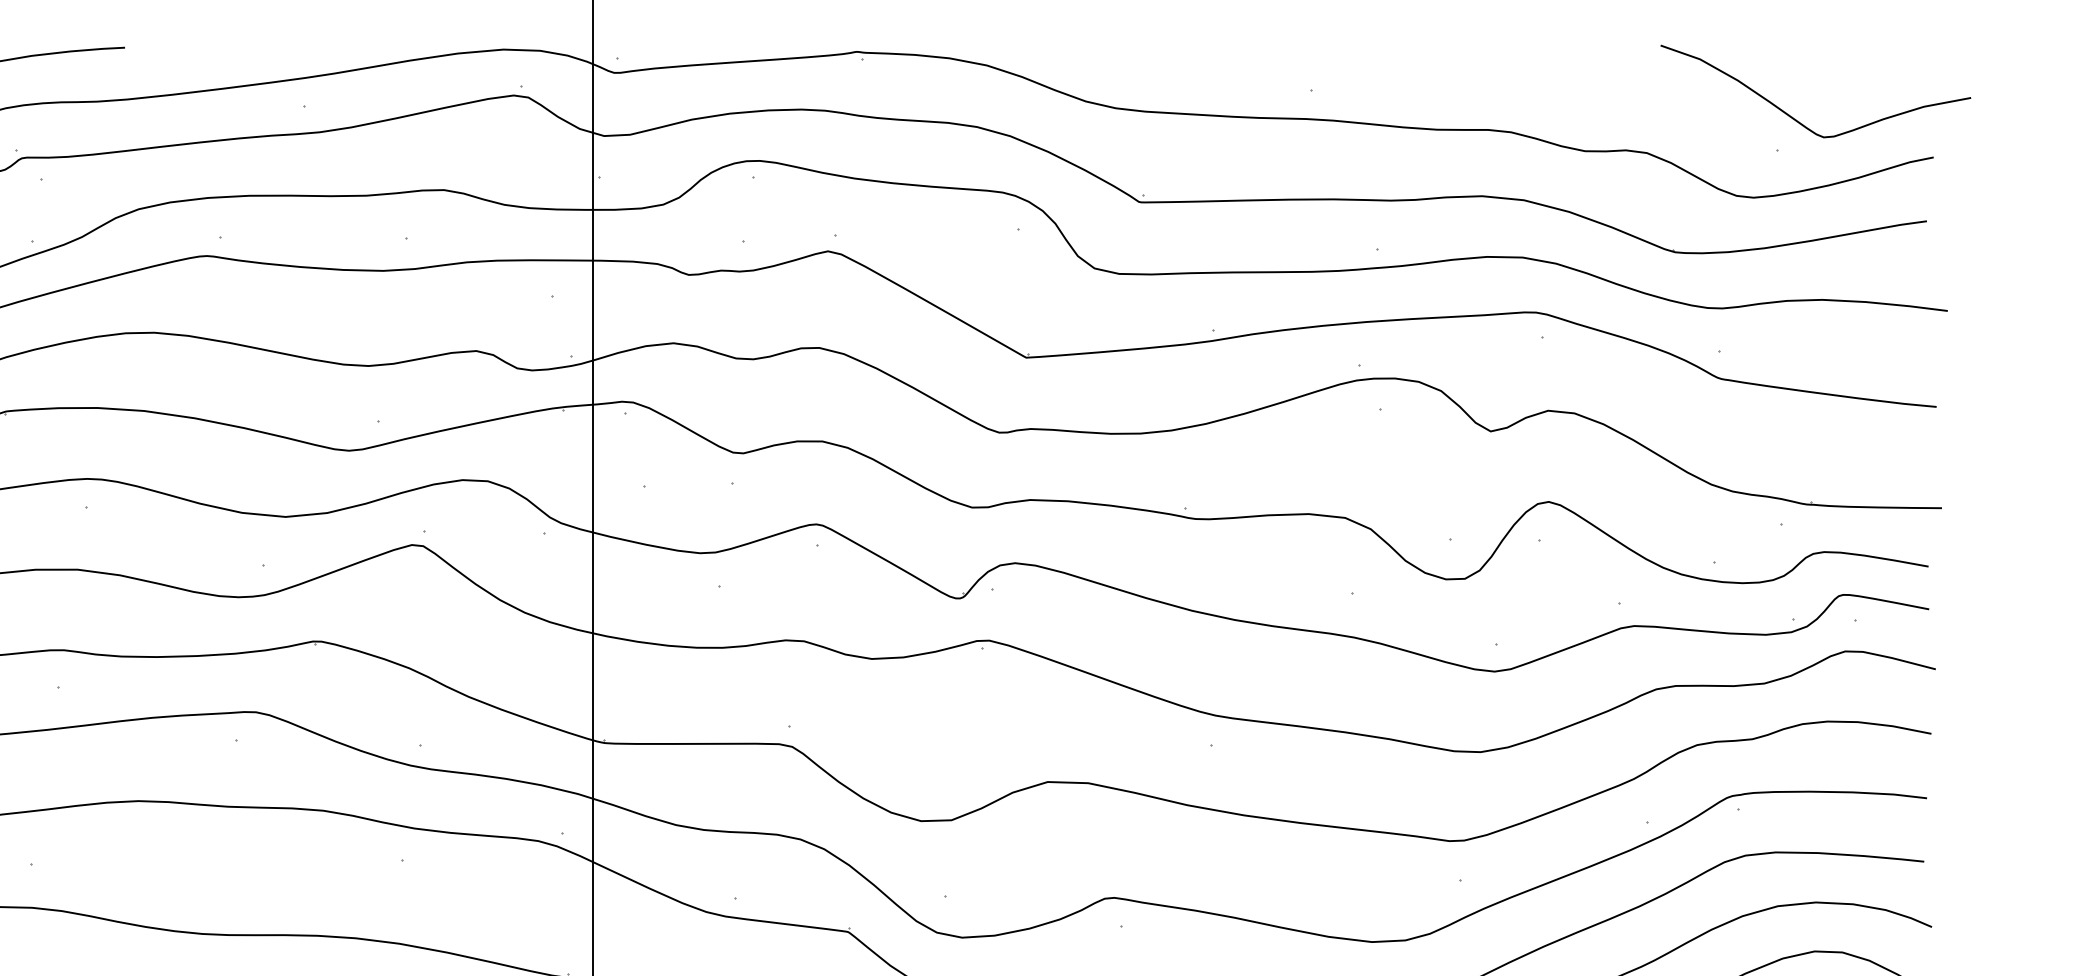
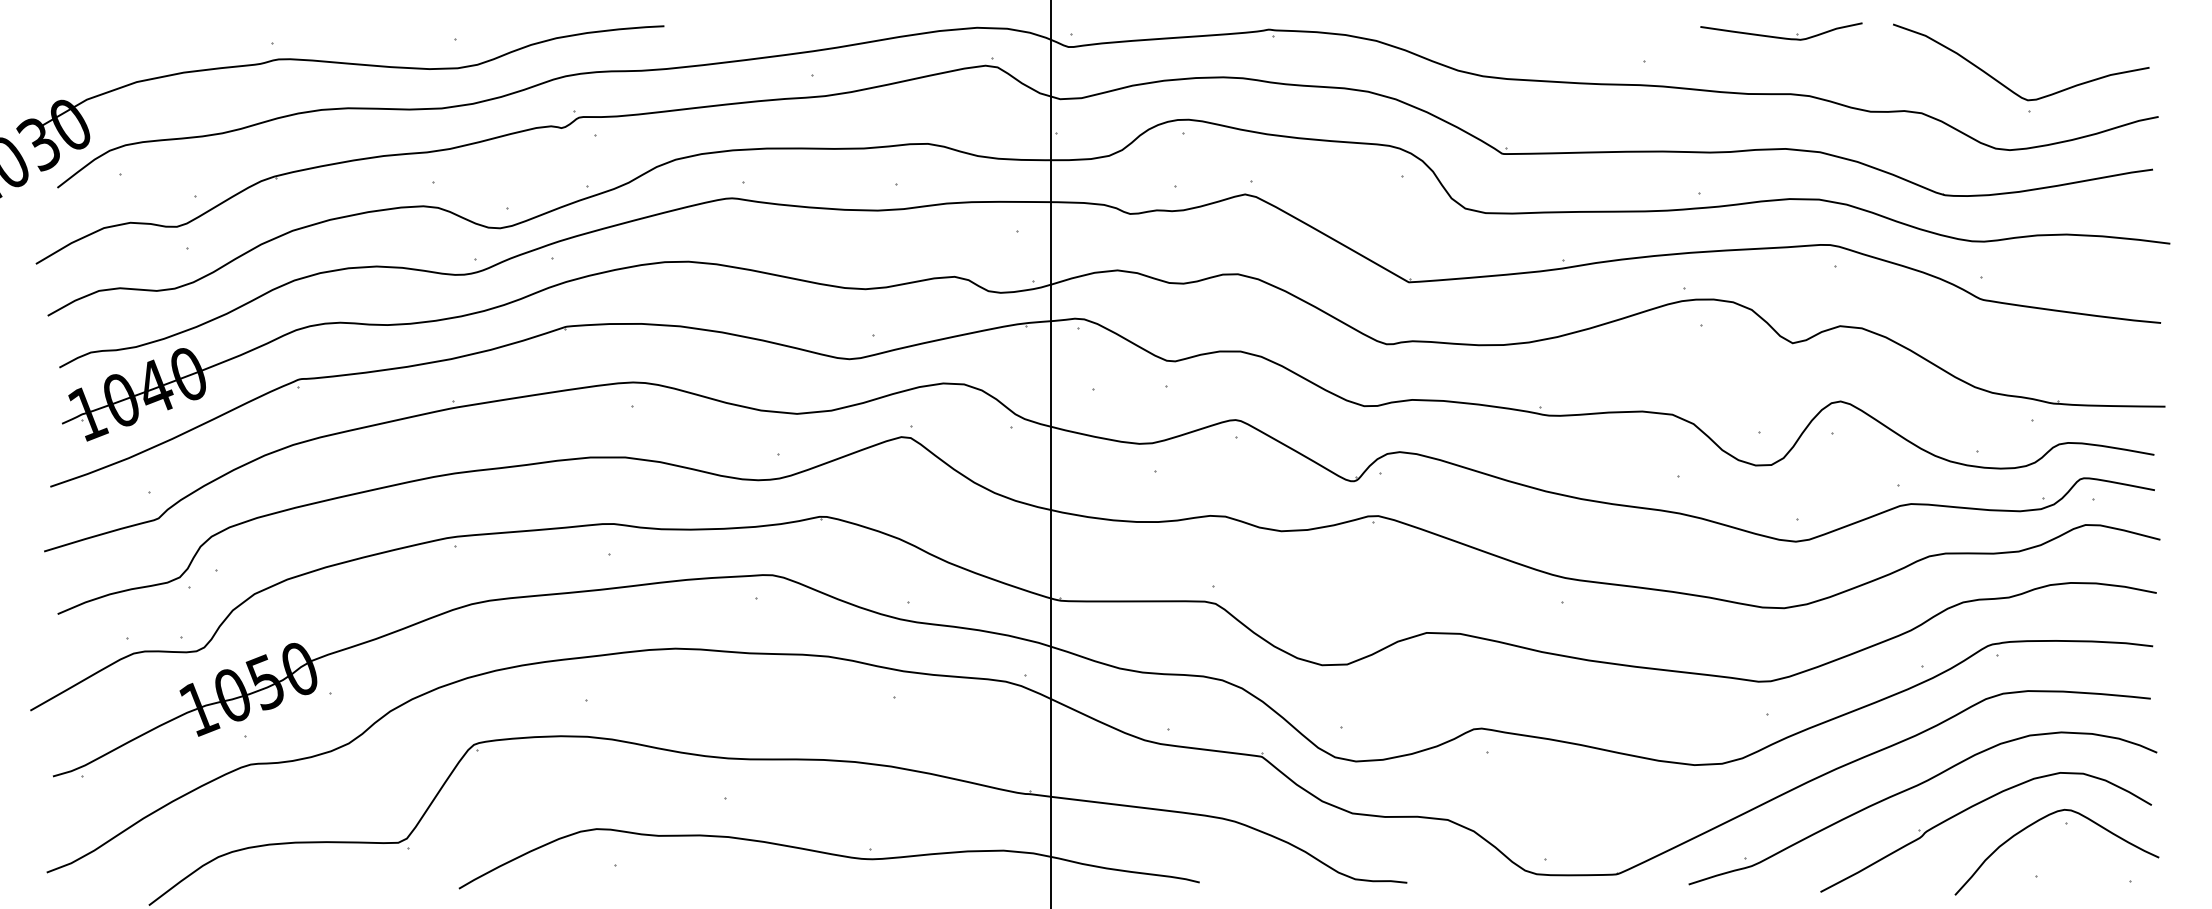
part: (1477, 54) -> (1781, 31), added
curve: (1795, 118) -> (2004, 84), moved

